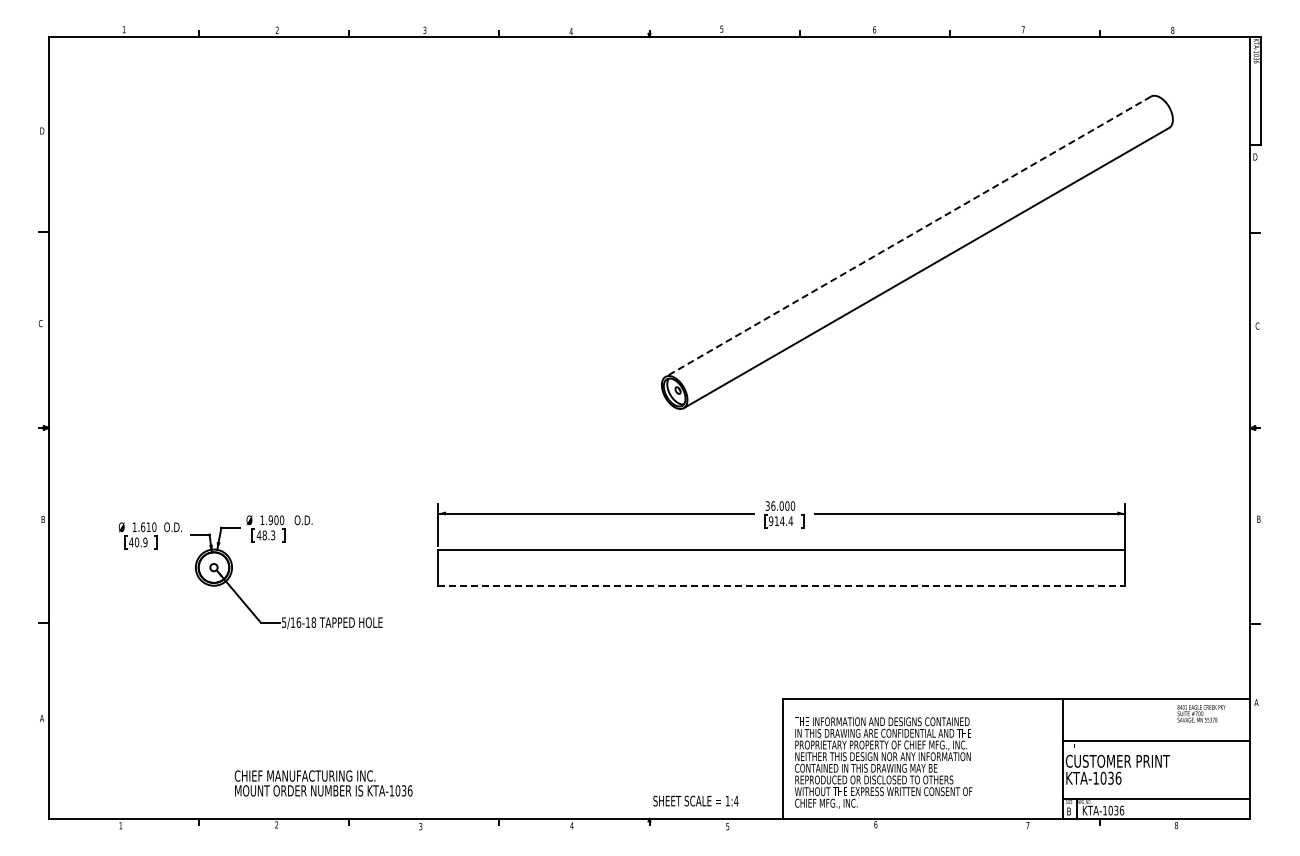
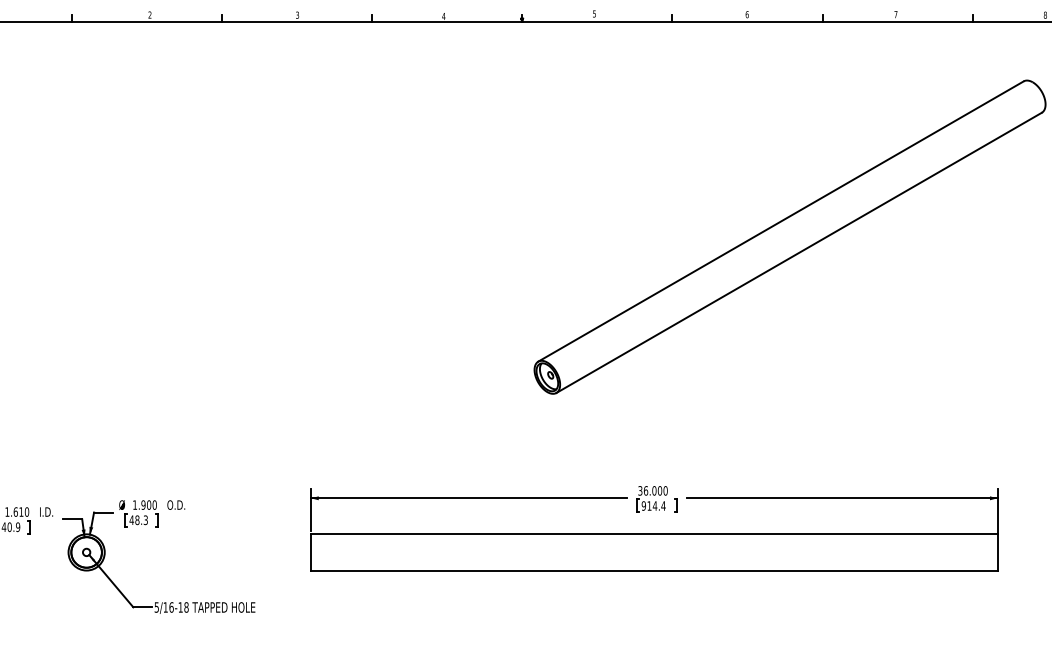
line: (907, 236) -> (780, 221), dashed -> solid
text: (172, 527) -> (45, 512), O.D. -> I.D.
line: (782, 585) -> (655, 570), dashed -> solid

